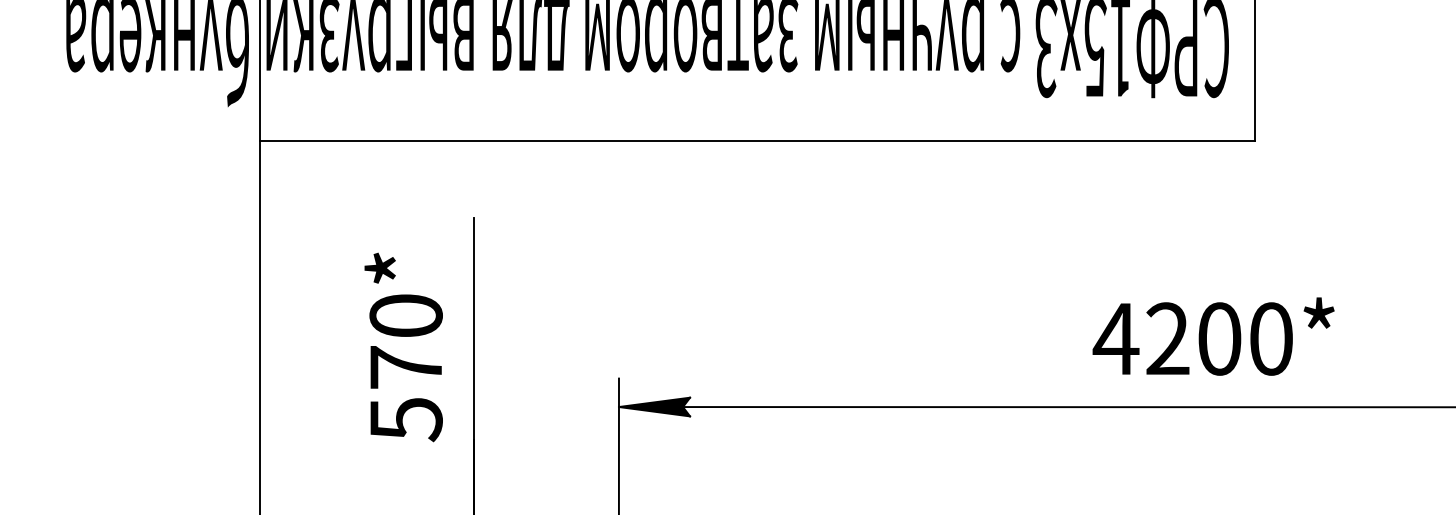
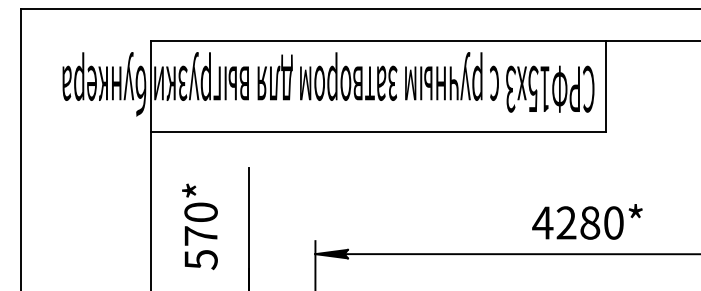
text: (1220, 337) -> (590, 222), 4200* -> 4280*
text: (402, 346) -> (199, 226), moved

